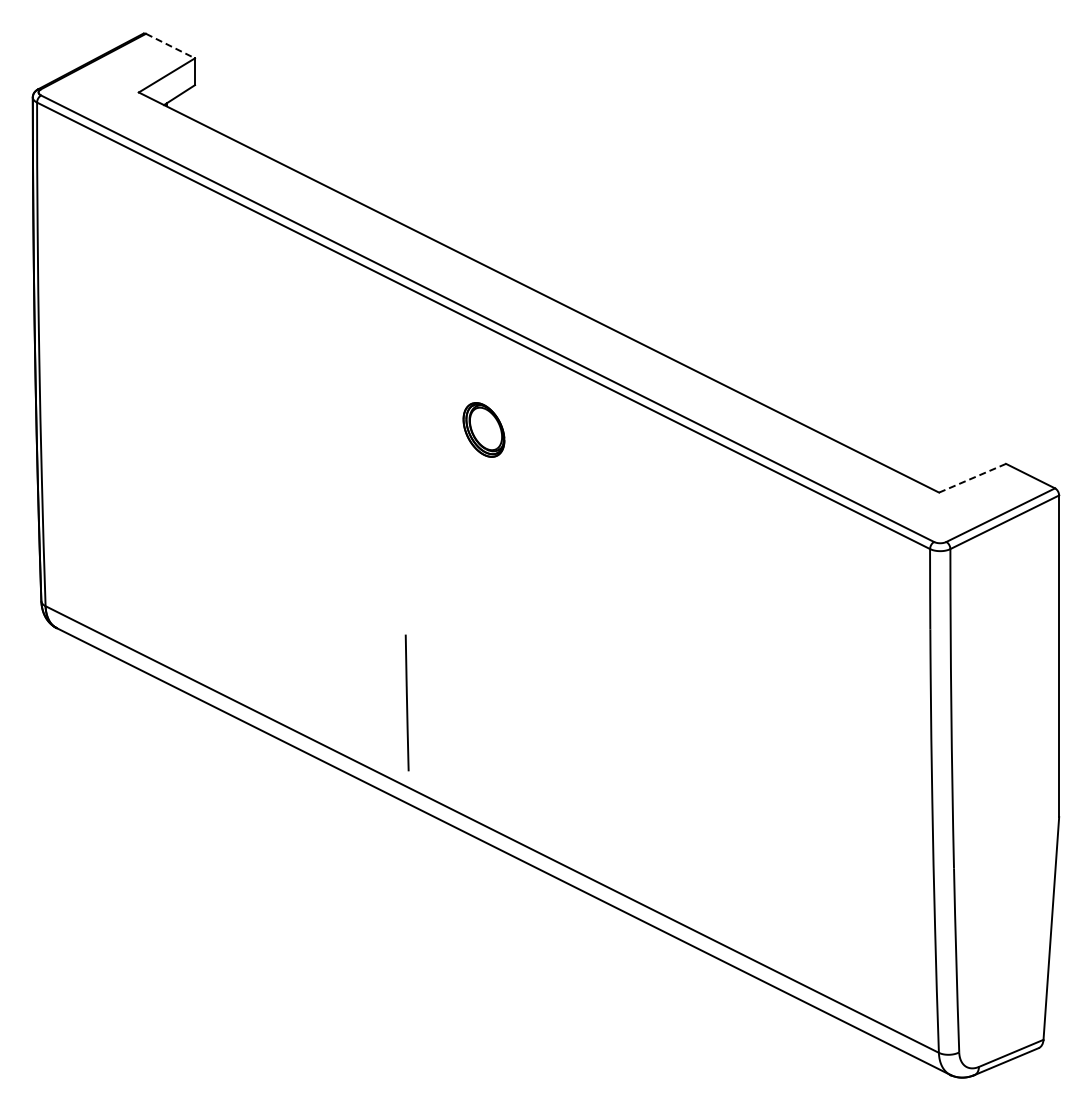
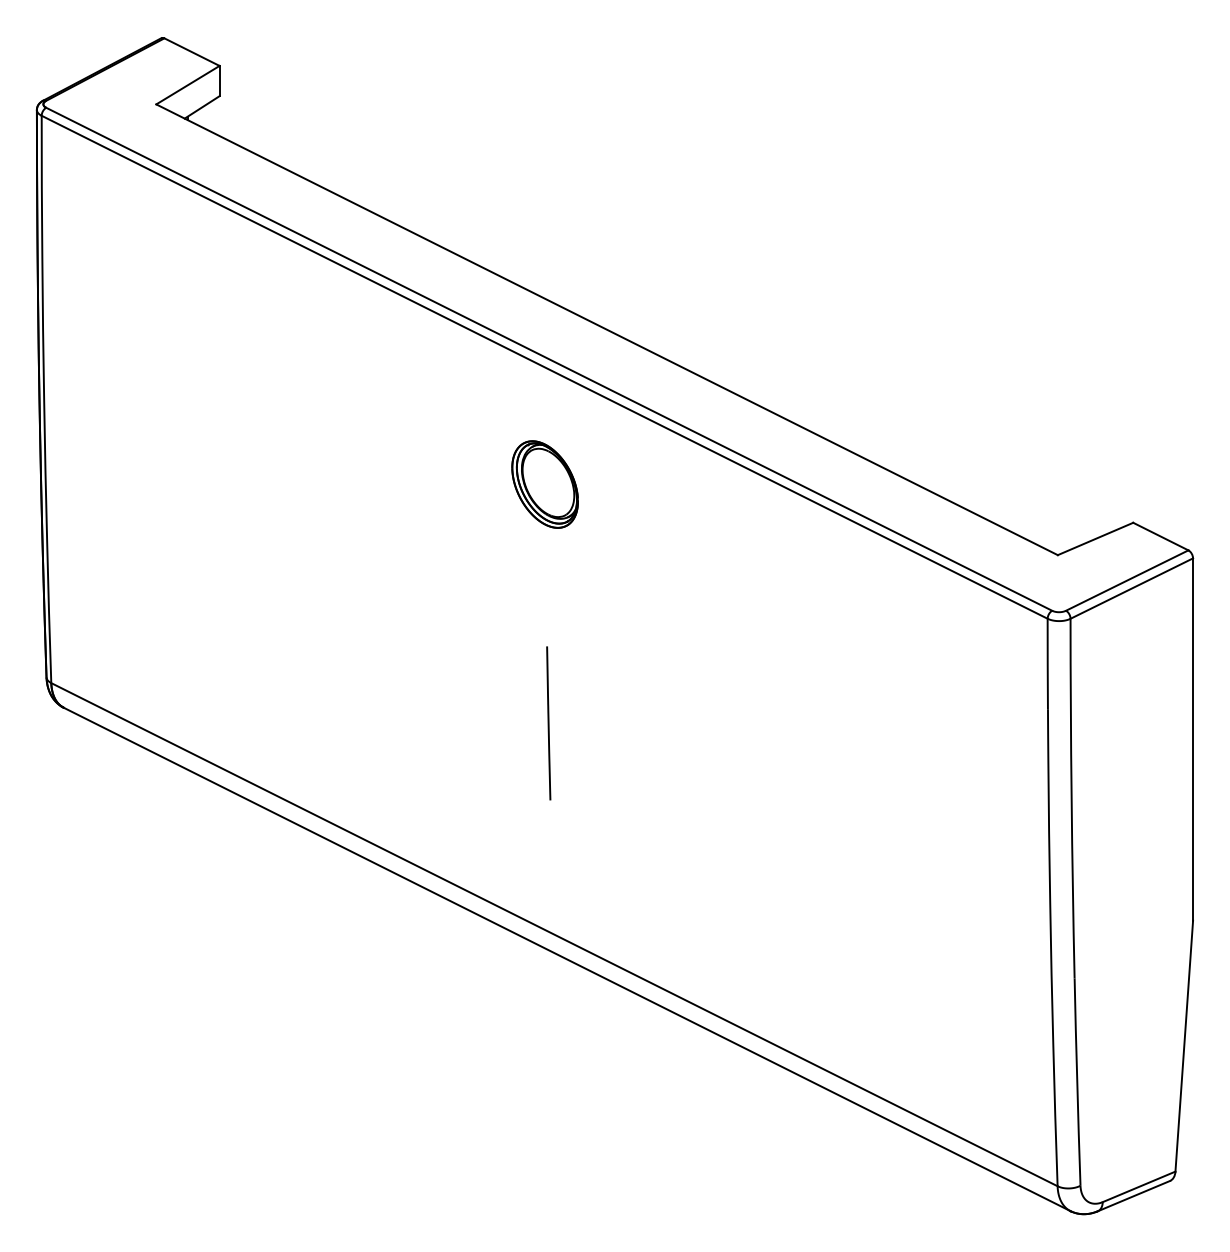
line: (170, 46) -> (191, 52), dashed -> solid
part: (483, 429) -> (544, 484), size x1.43
line: (972, 478) -> (1095, 539), dashed -> solid
line: (406, 702) -> (547, 722), moved

